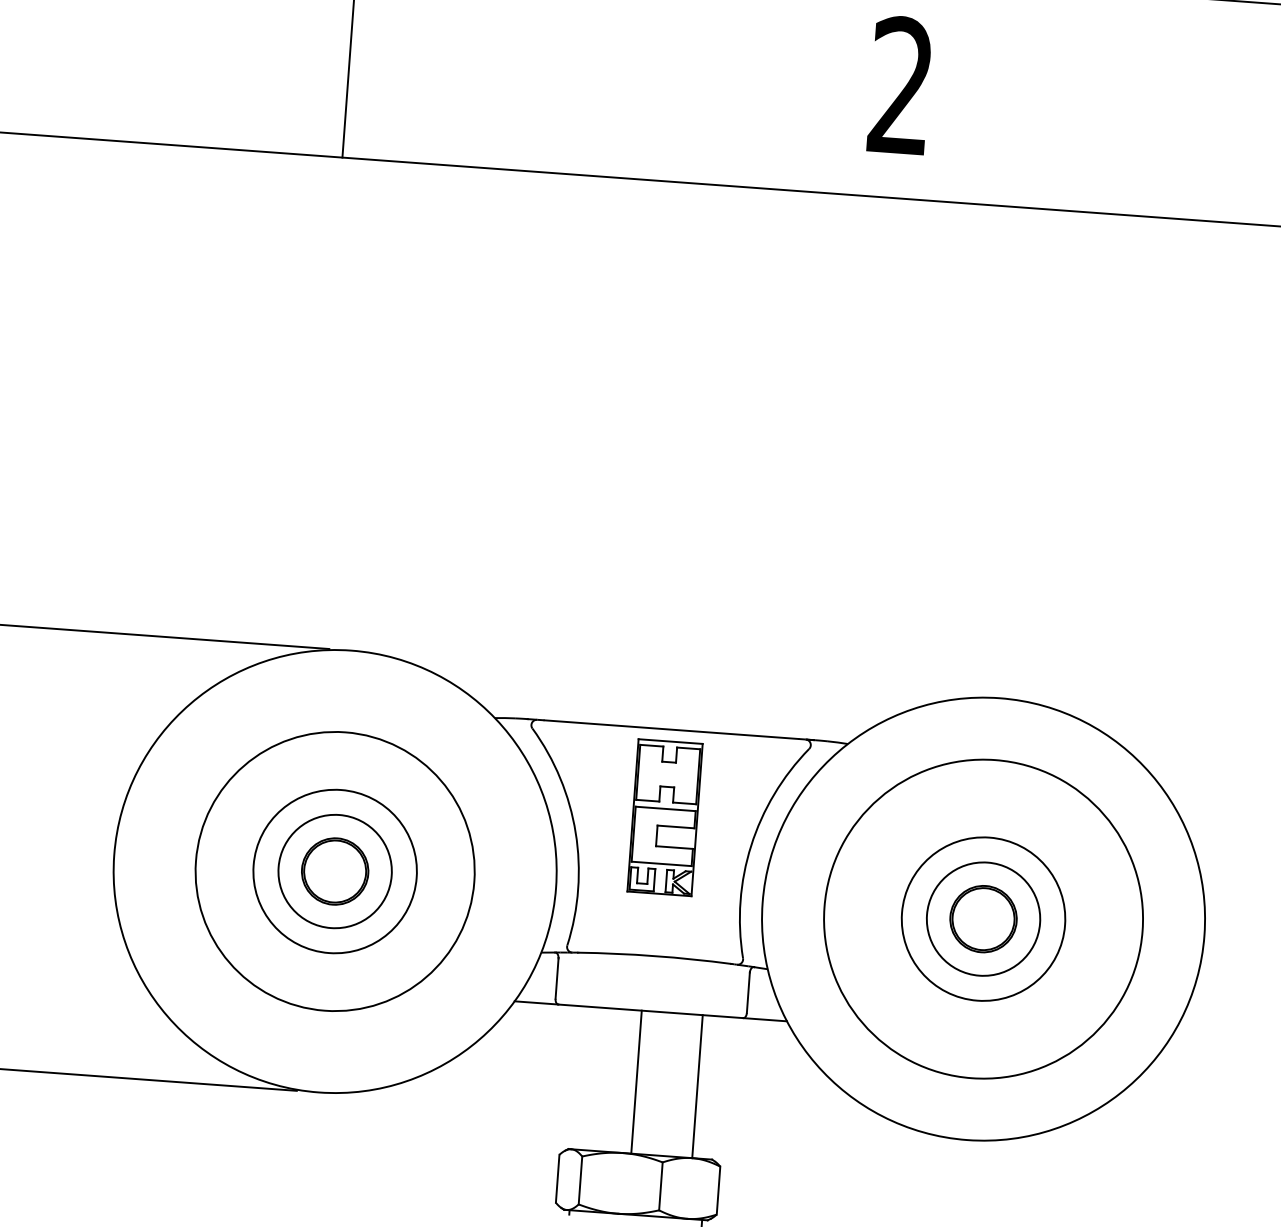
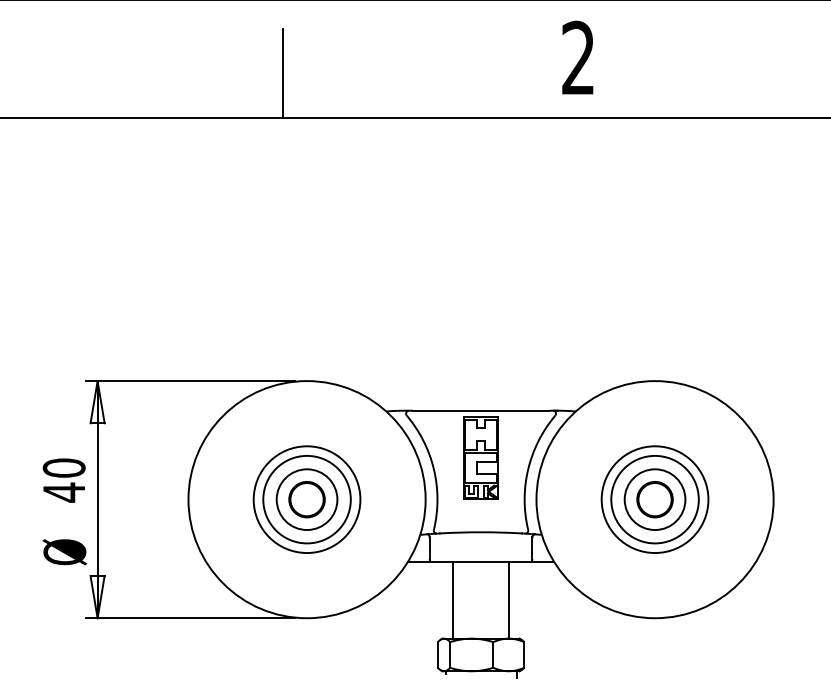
circle: (334, 871) -> (306, 499), size x0.71
circle: (982, 918) -> (654, 499), size x0.62
line: (637, 1080) -> (453, 599), moved

